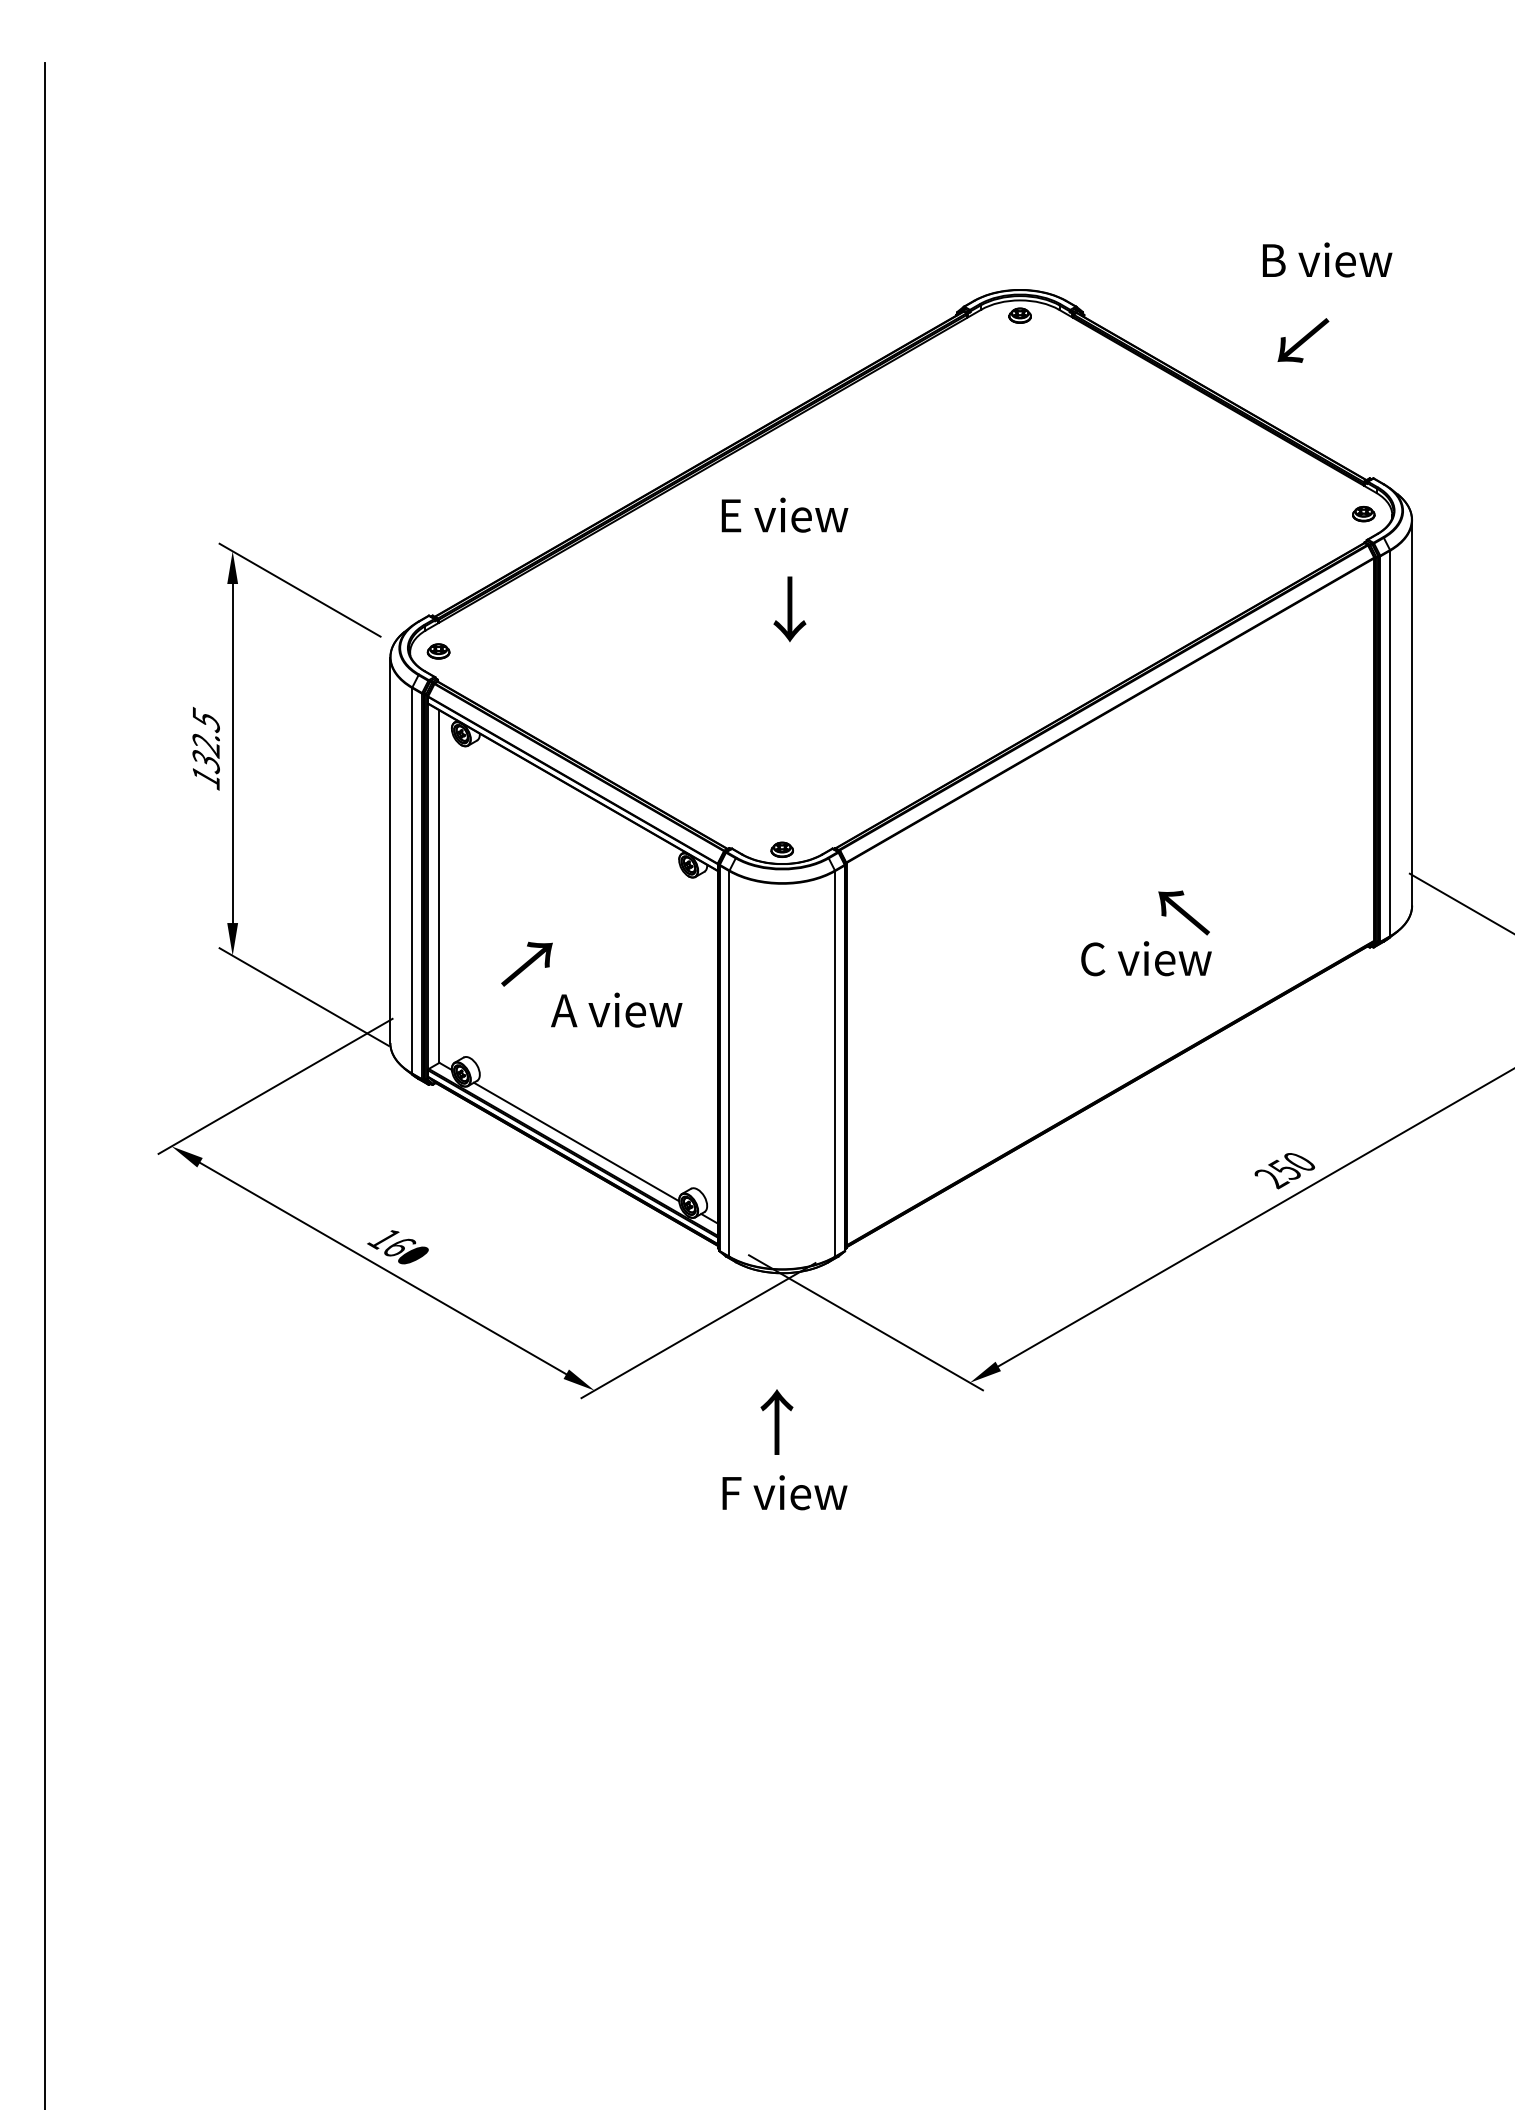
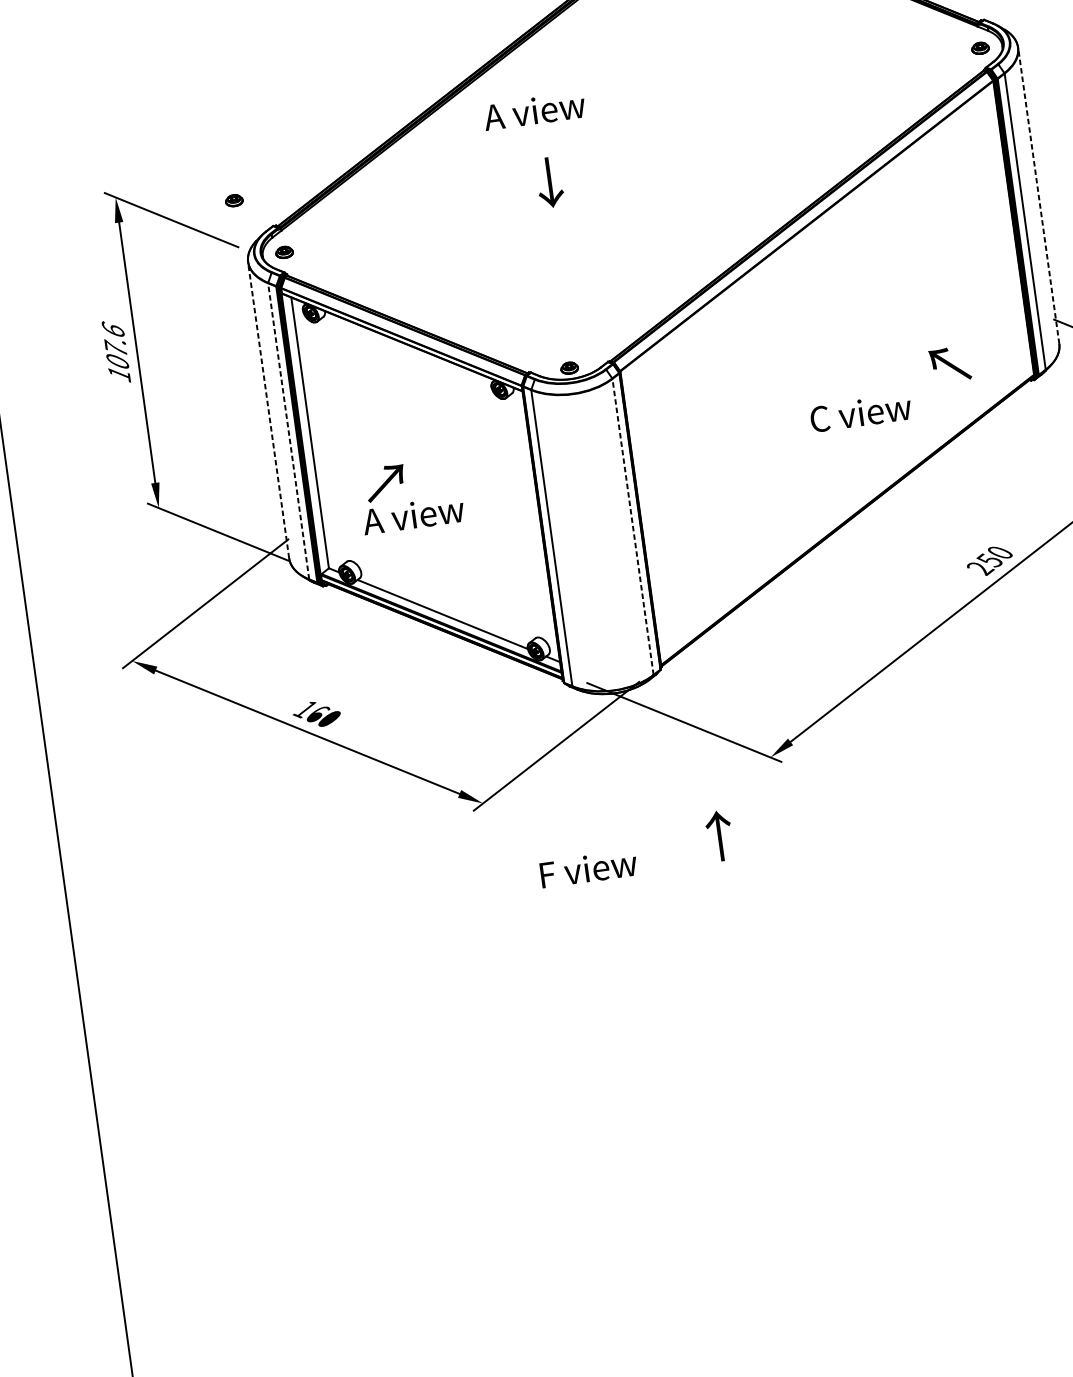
text: (782, 514) -> (534, 110), E view -> A view
part: (383, 576) -> (234, 200), added
line: (1412, 712) -> (1039, 195), solid -> dashed
text: (205, 740) -> (114, 345), 132.5 -> 107.6
line: (390, 850) -> (268, 410), solid -> dashed
line: (412, 880) -> (288, 431), solid -> dashed
text: (1183, 912) -> (949, 364), moved
text: (616, 1009) -> (413, 514), moved
line: (835, 1063) -> (633, 526), solid -> dashed
text: (776, 1421) -> (719, 835), moved
text: (784, 1492) -> (588, 868), moved

